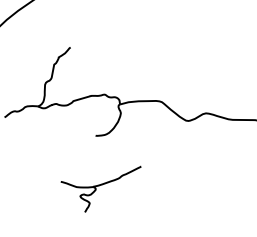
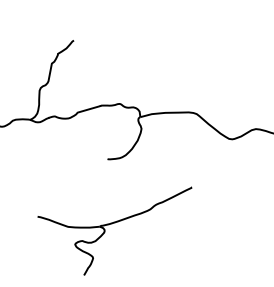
part: (100, 189) -> (114, 231), size x1.43

